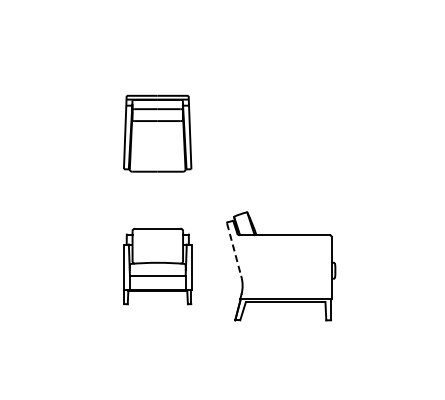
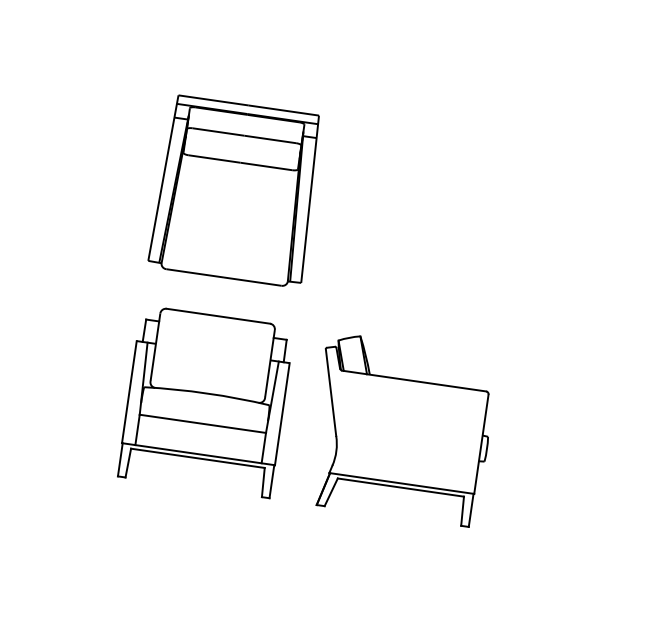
part: (157, 133) -> (236, 190), size x1.43
line: (234, 250) -> (331, 394), dashed -> solid
part: (157, 266) -> (205, 401), size x1.43

